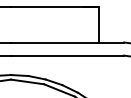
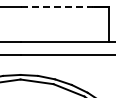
line: (47, 7) -> (57, 7), solid -> dashed

